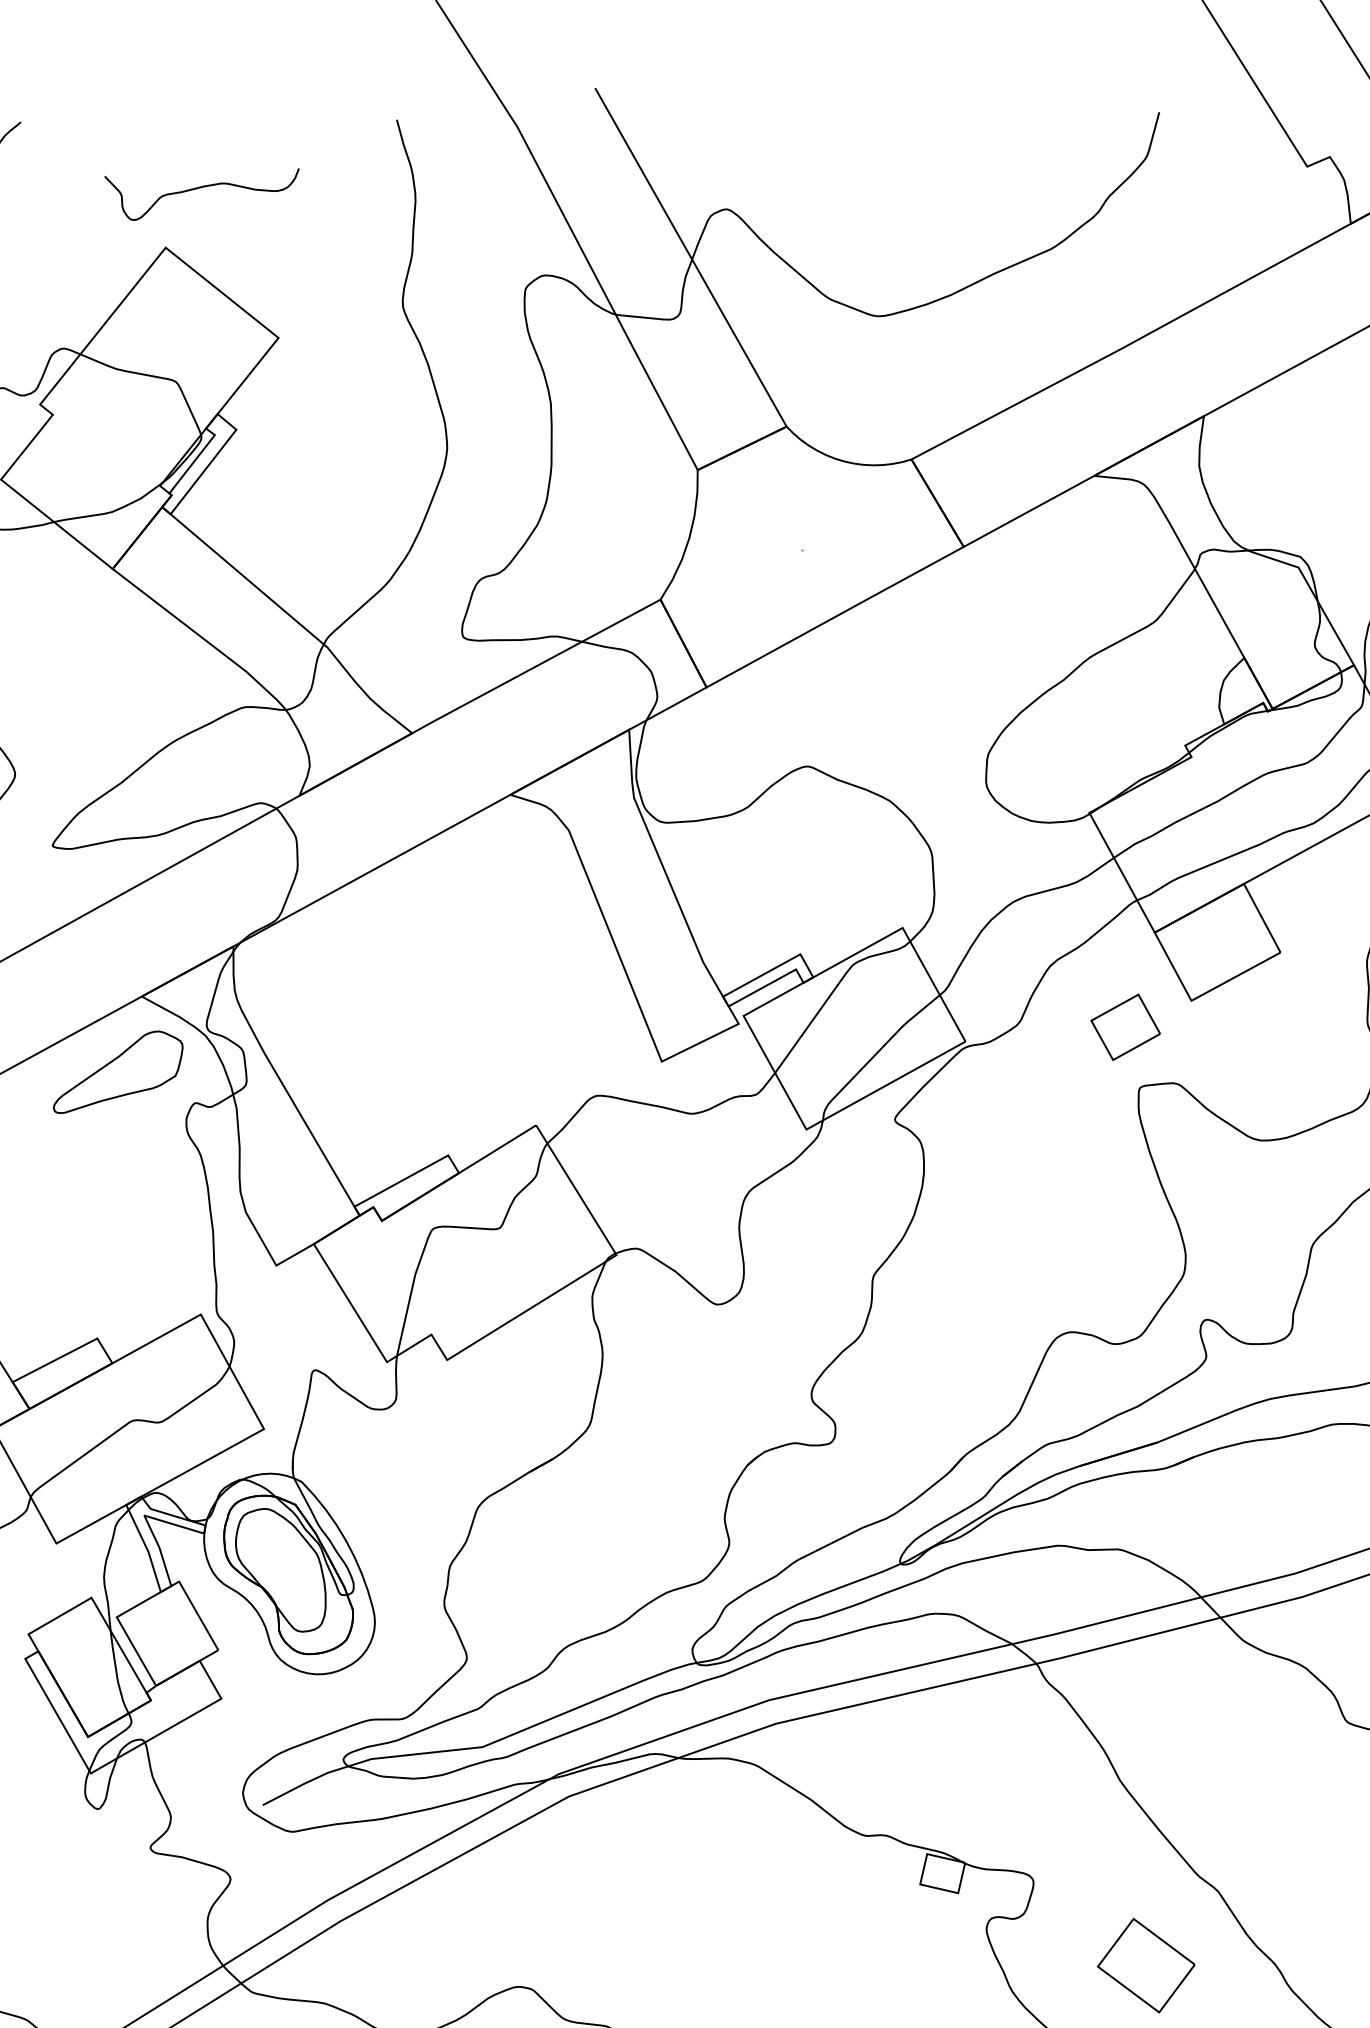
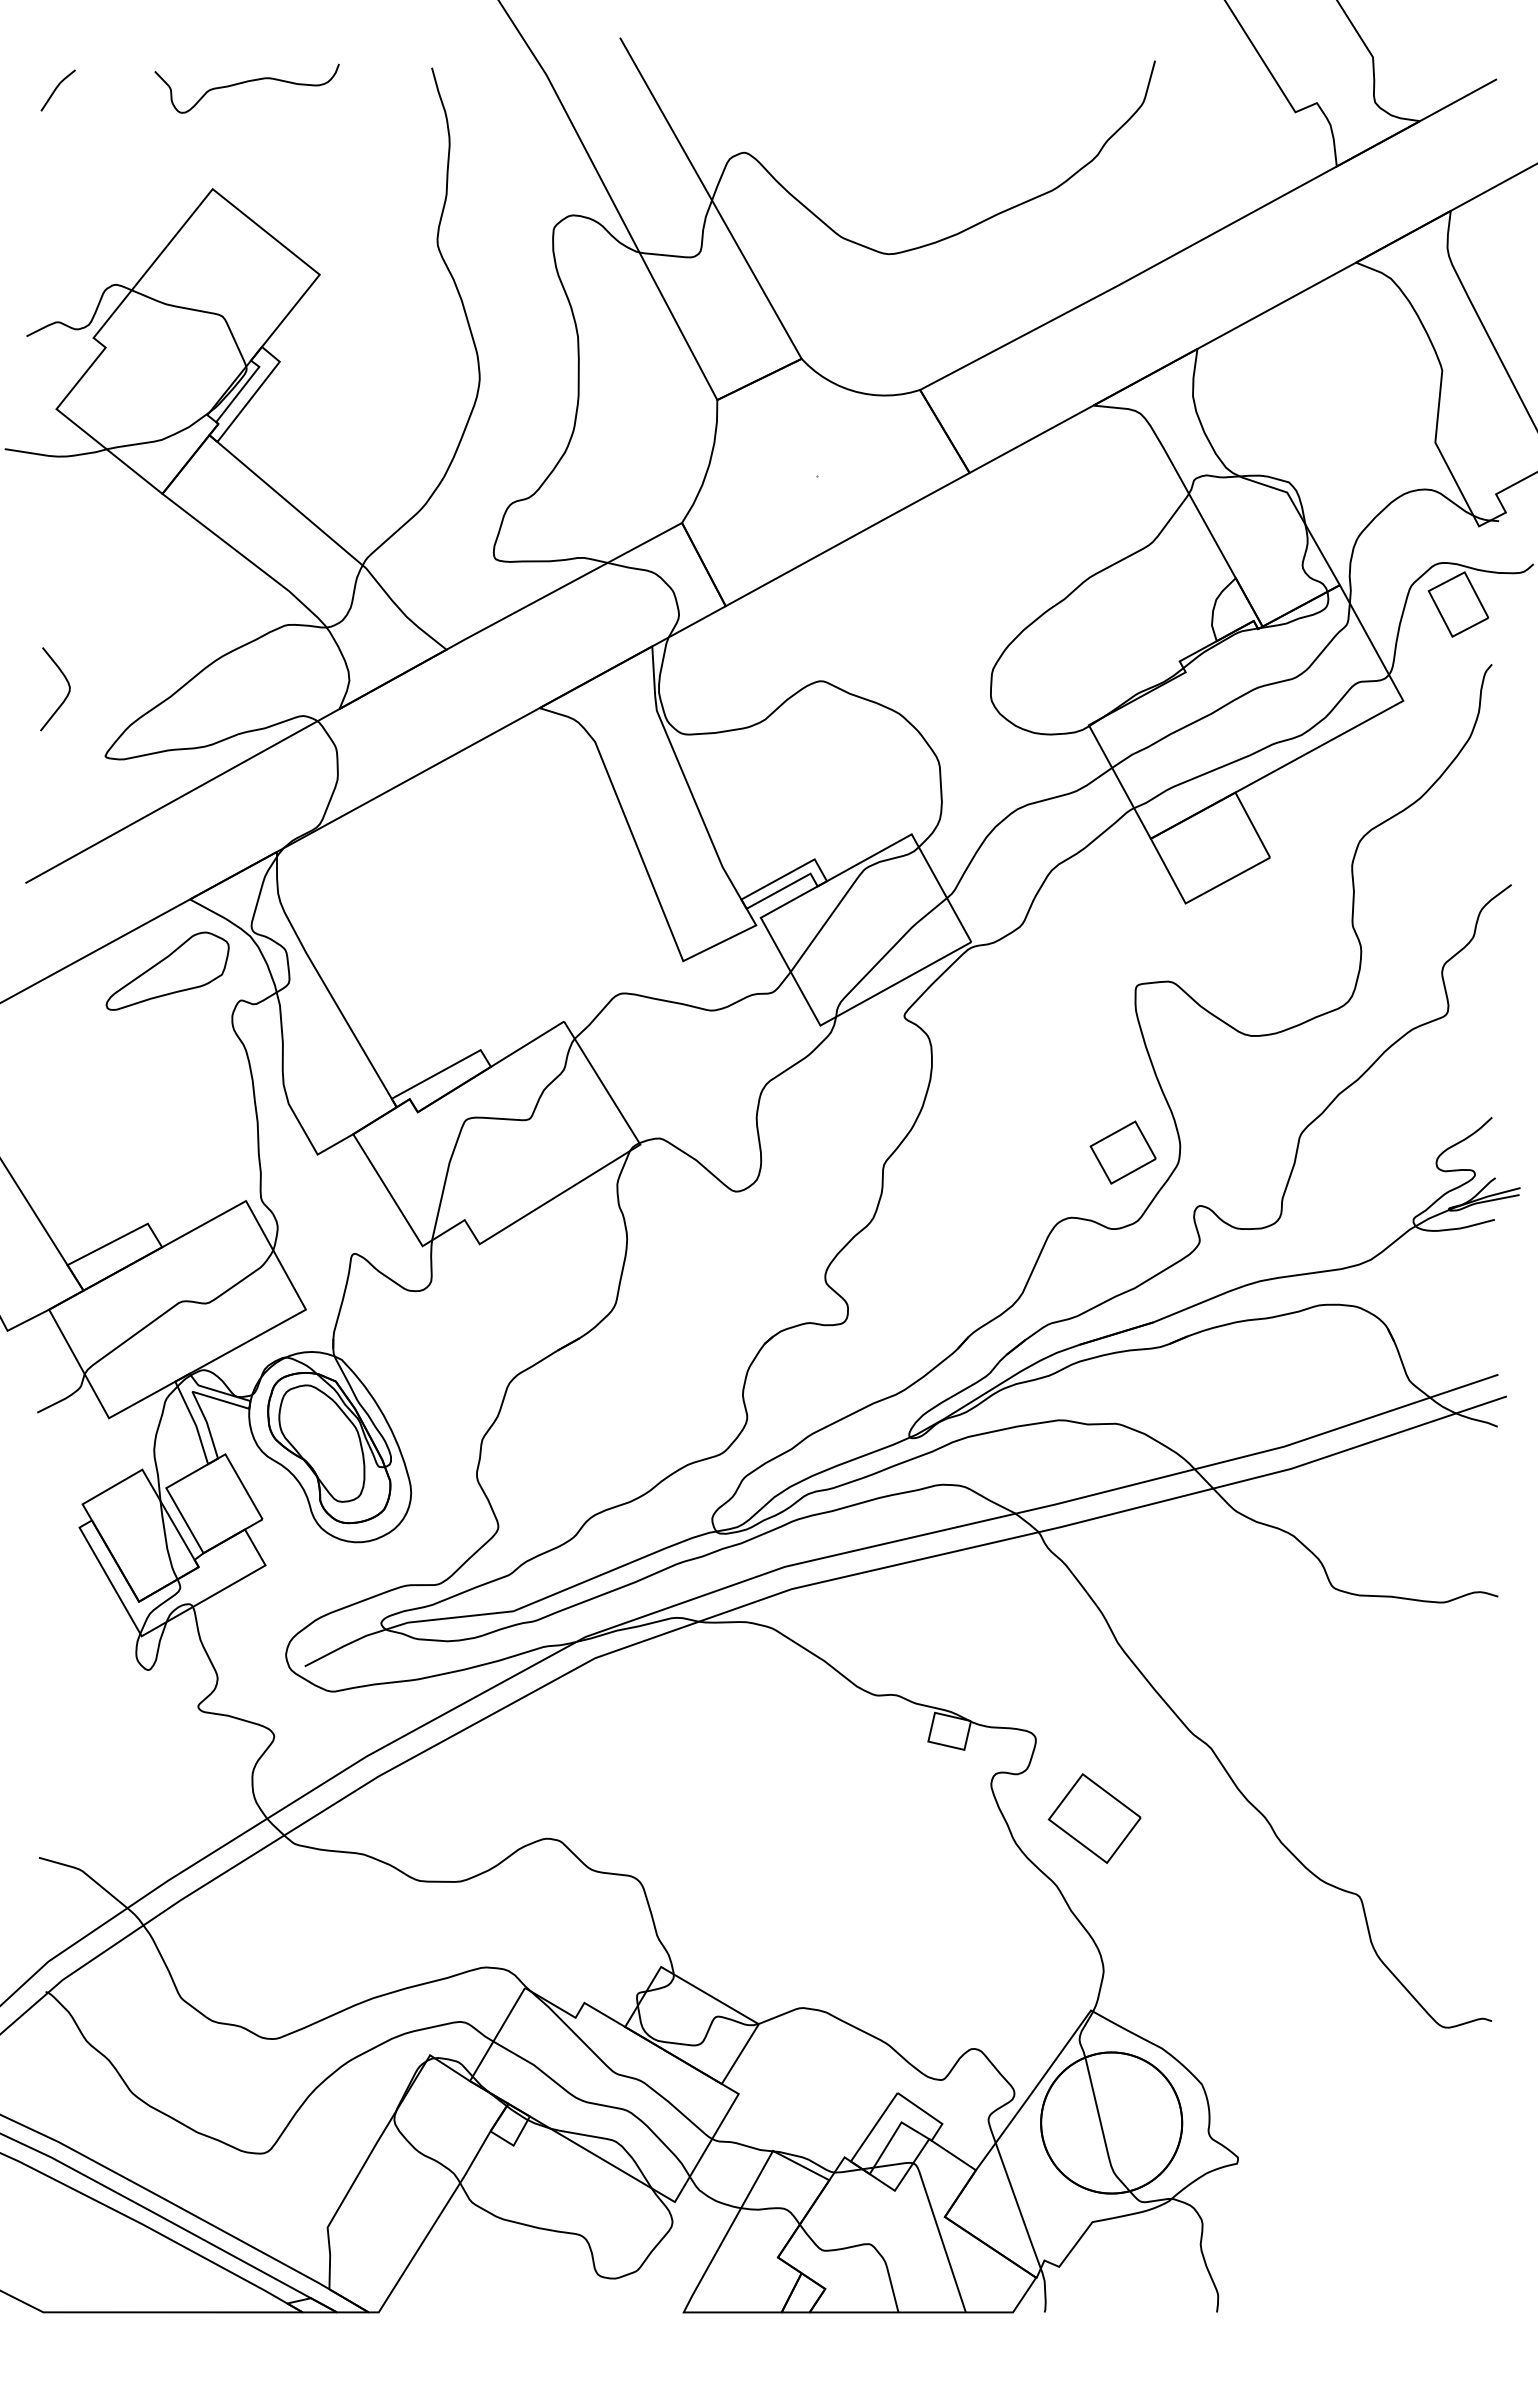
curve: (199, 189) -> (244, 83), moved
part: (1124, 1027) -> (1122, 1152), moved
part: (1145, 1965) -> (1094, 1818), moved

